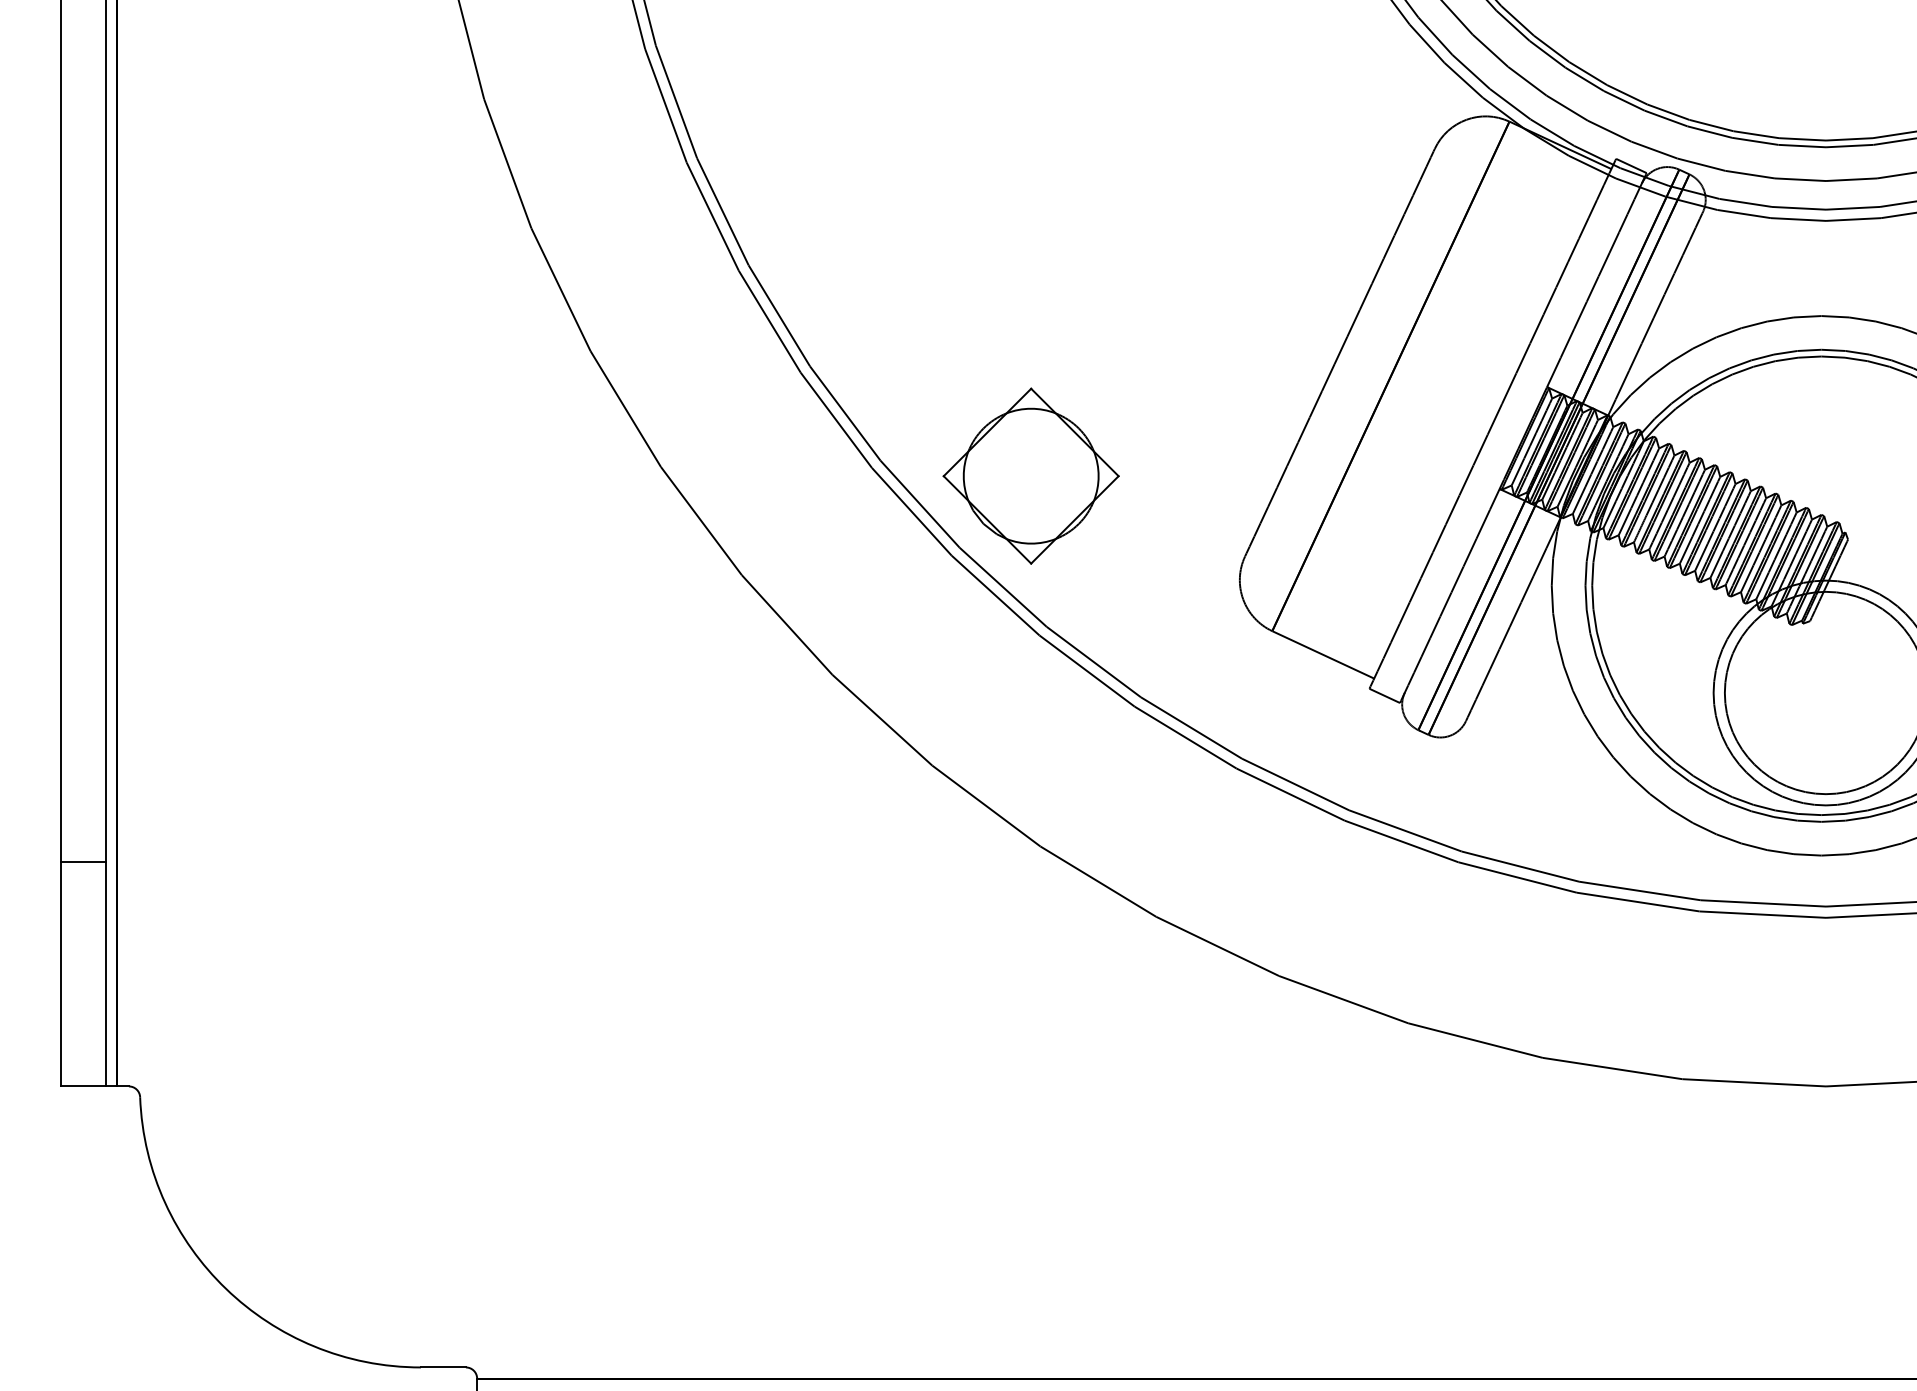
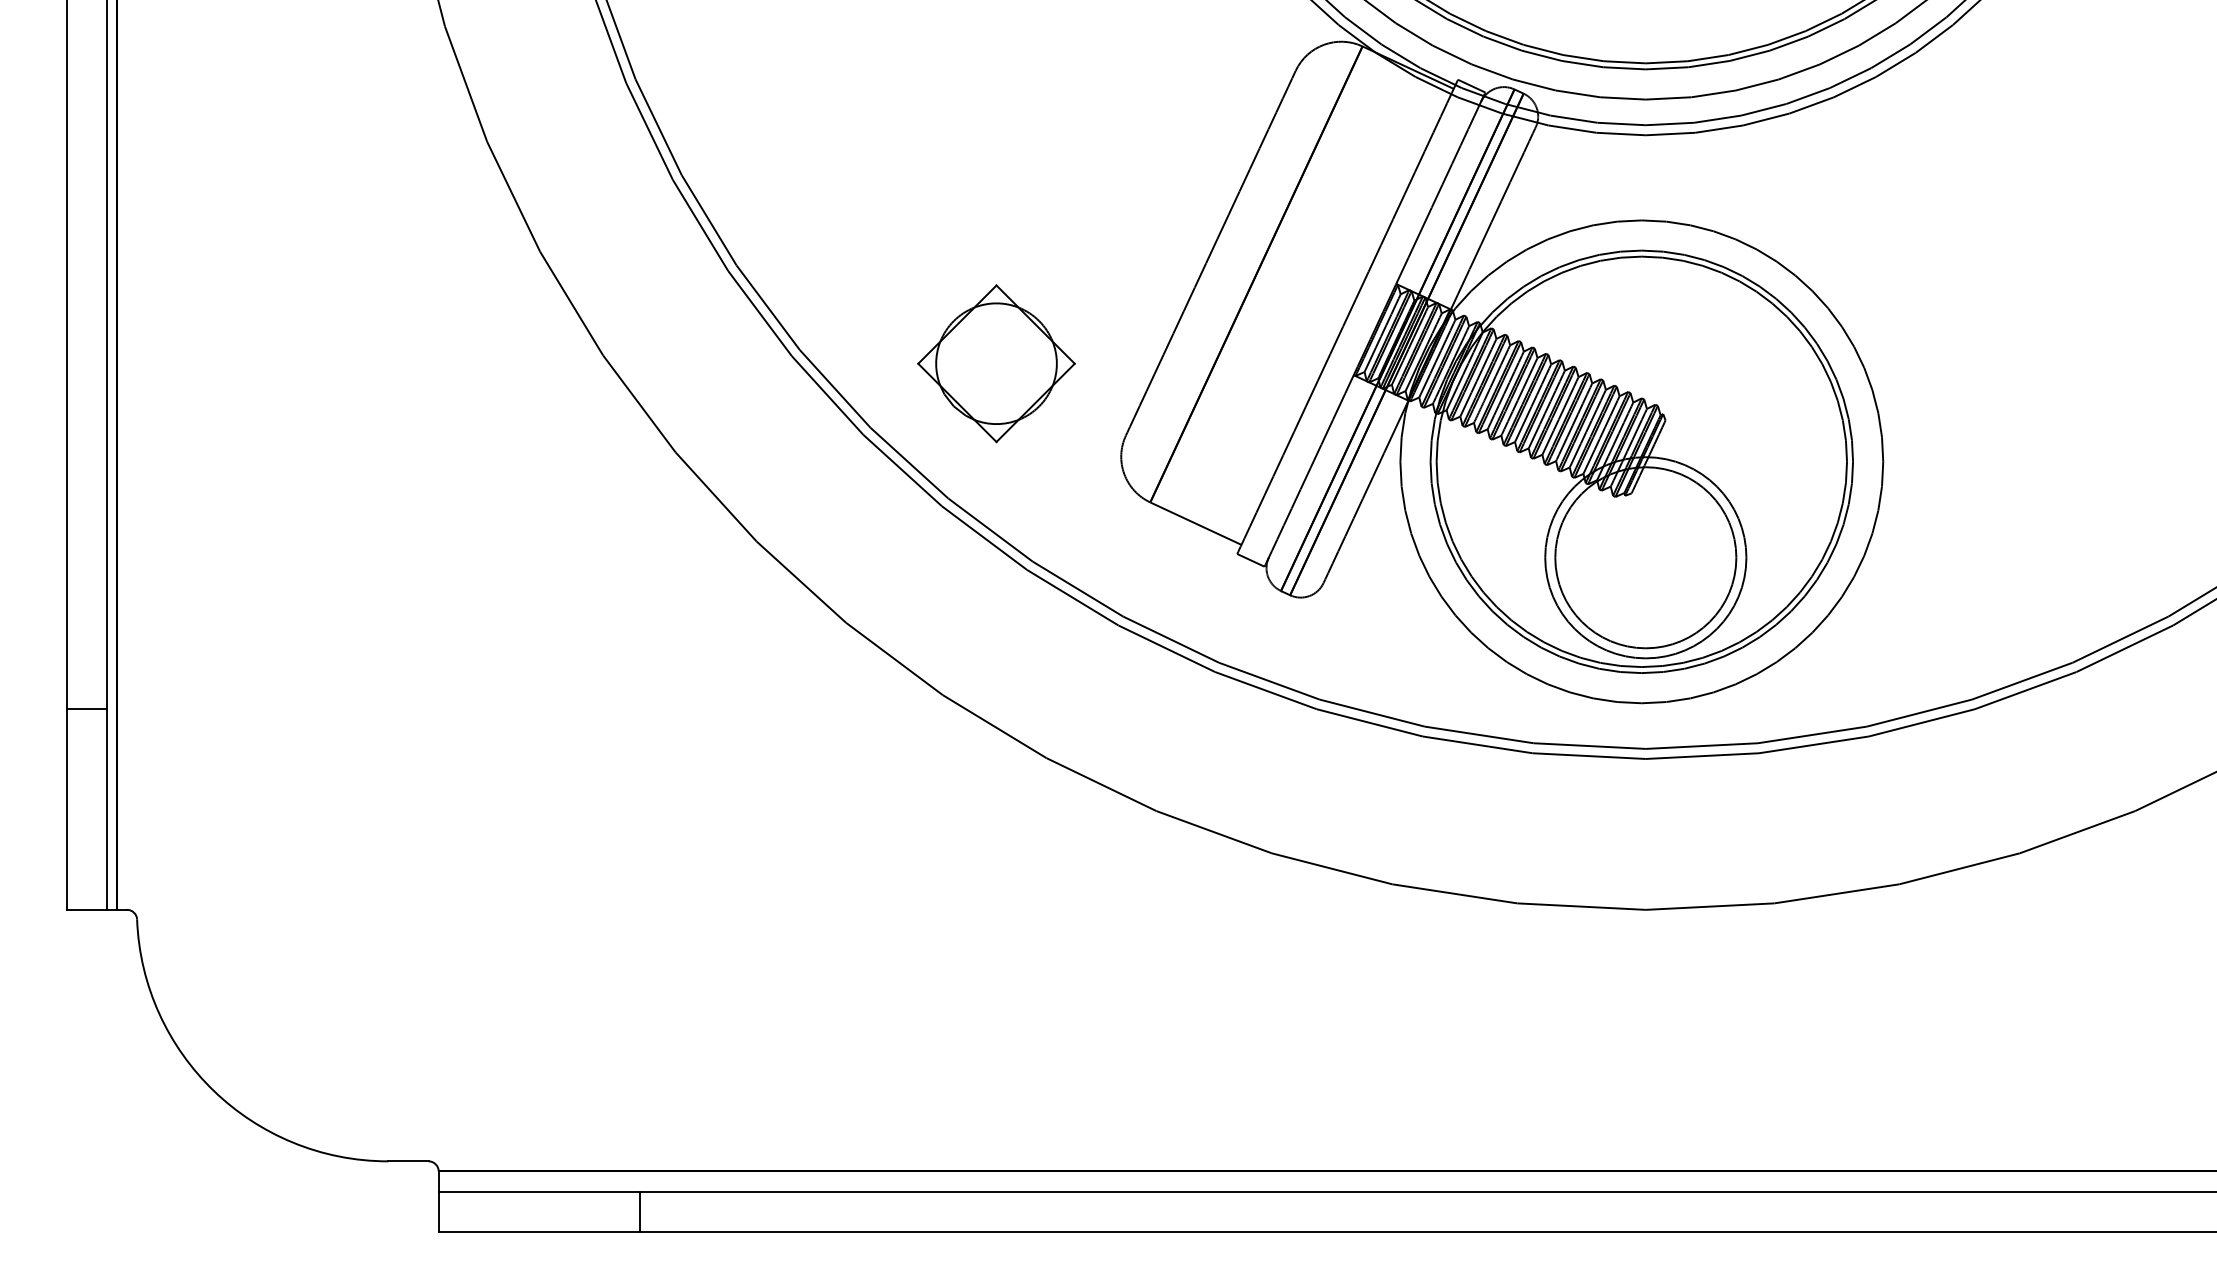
part: (1031, 475) -> (996, 363), moved

